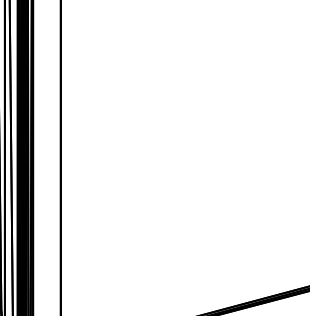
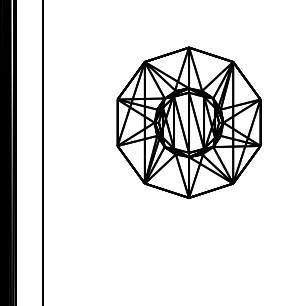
part: (206, 98) -> (188, 122), added

